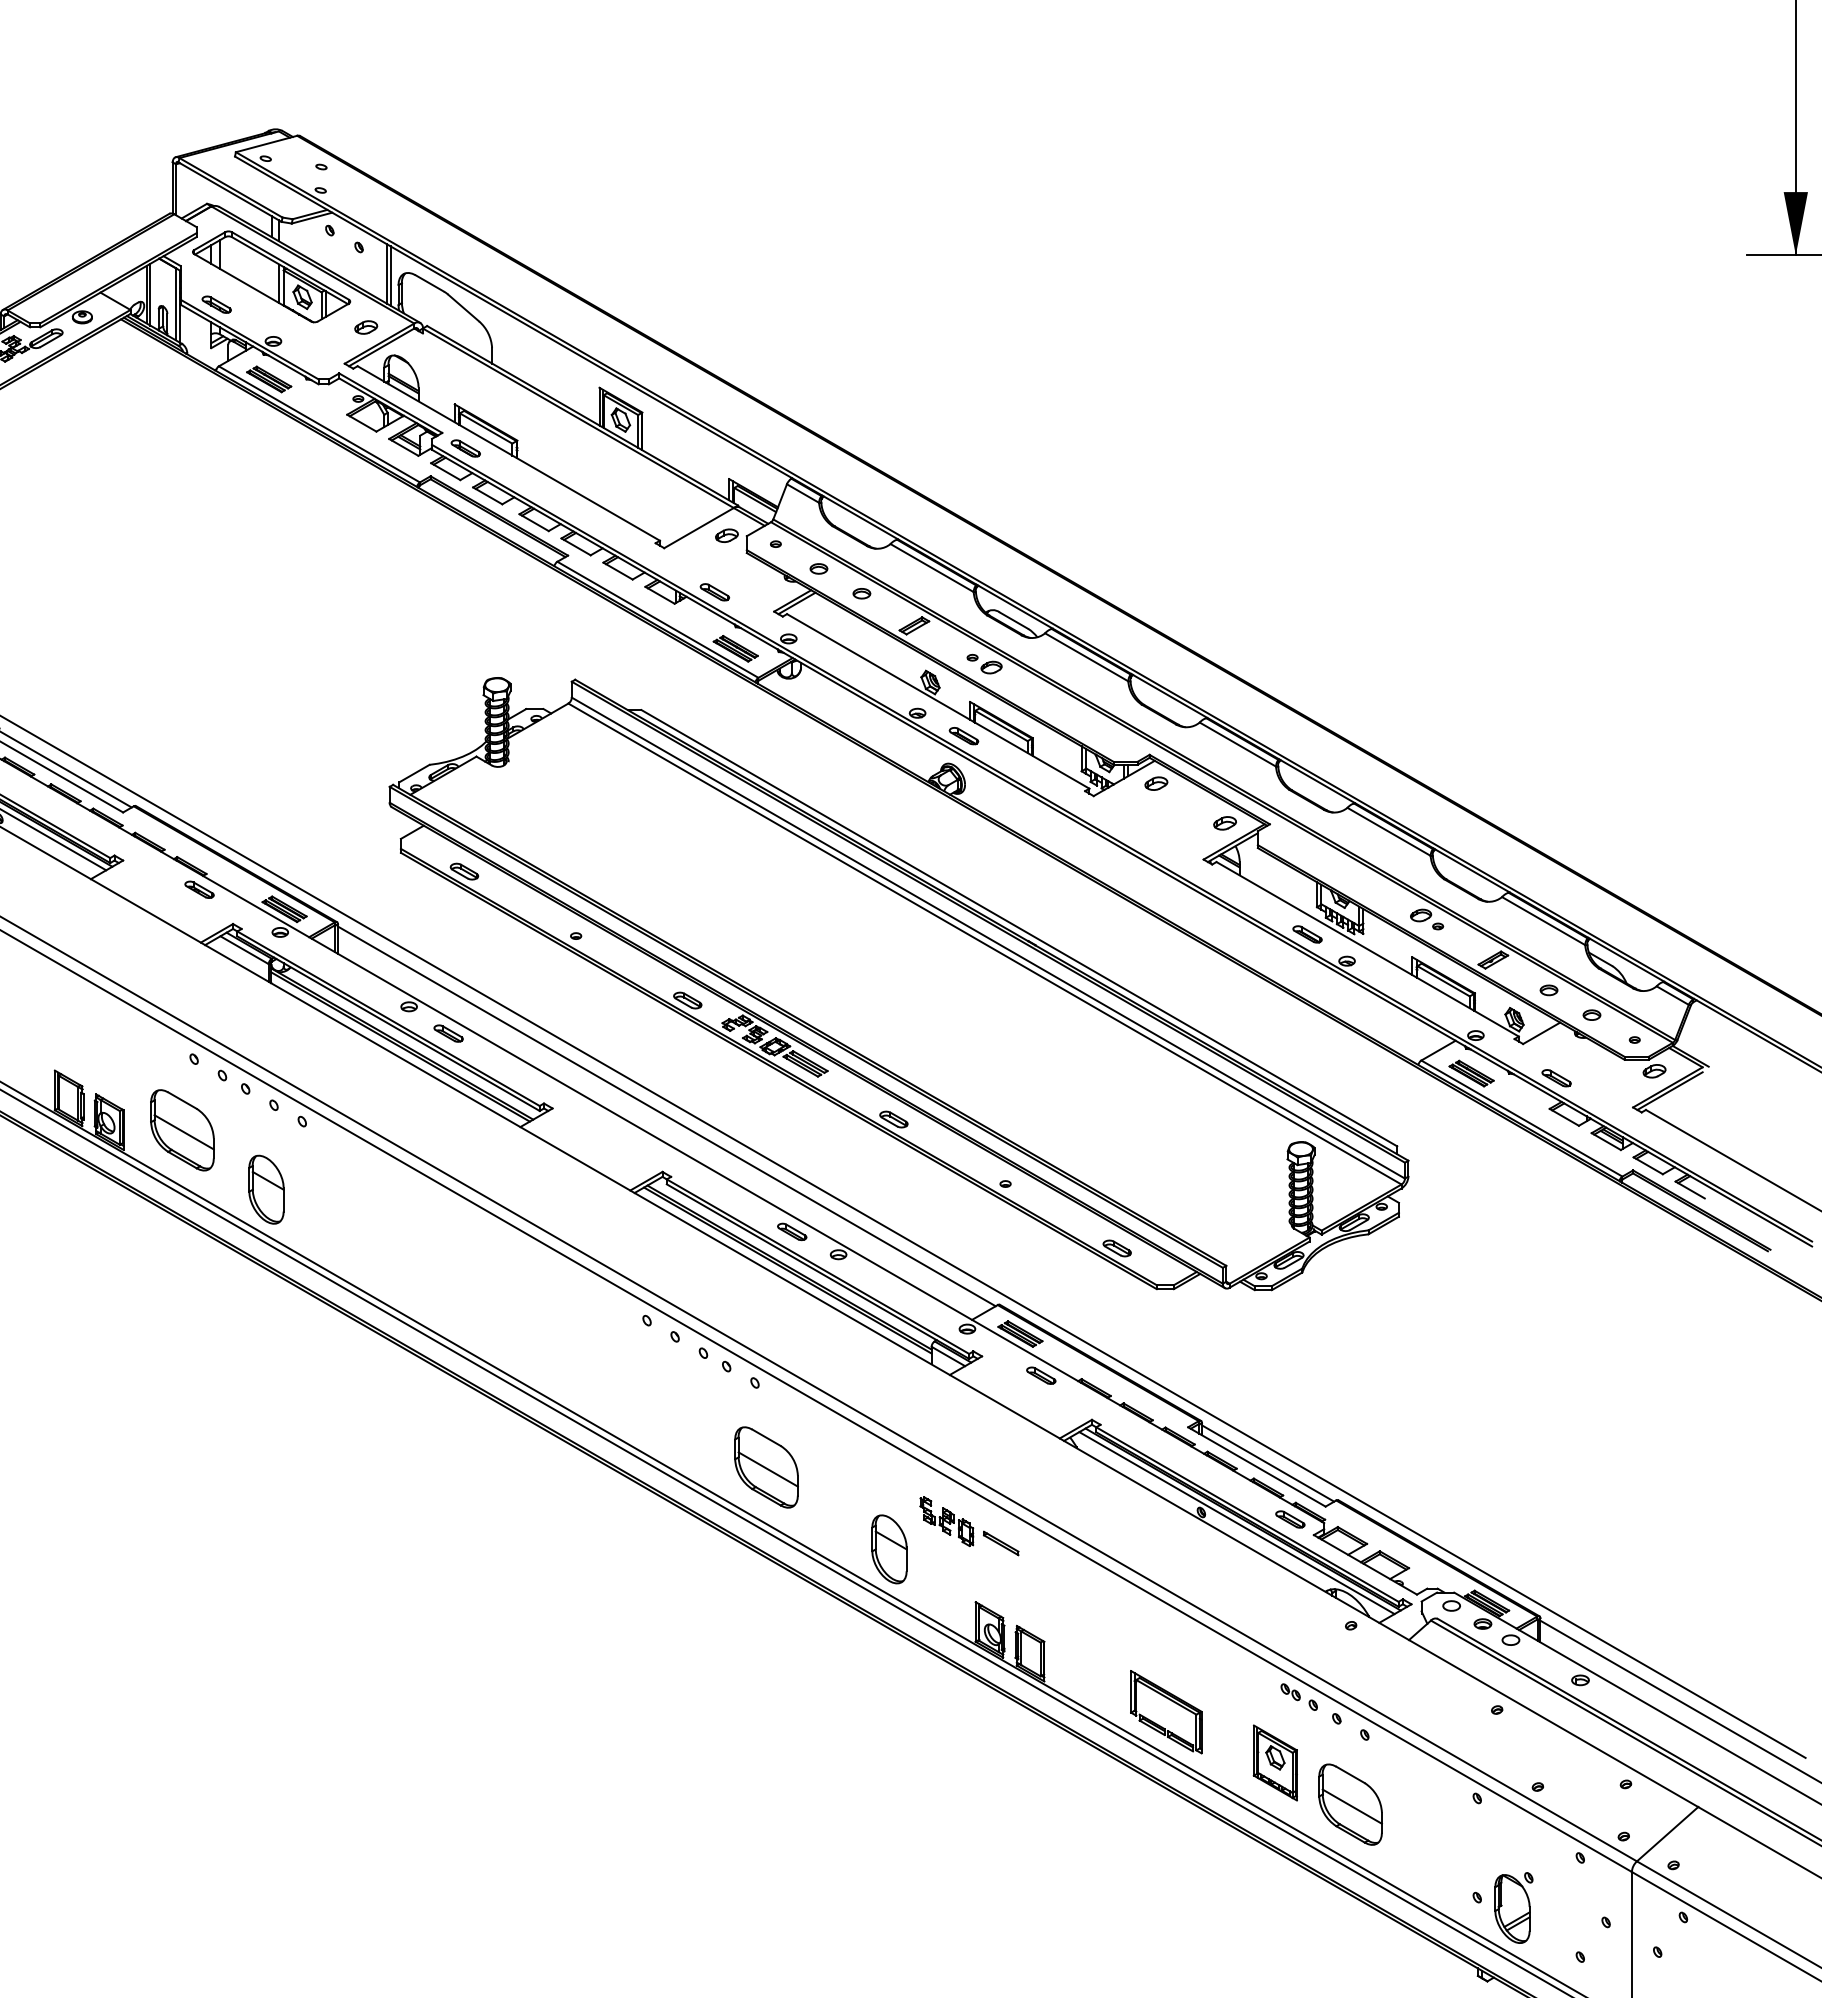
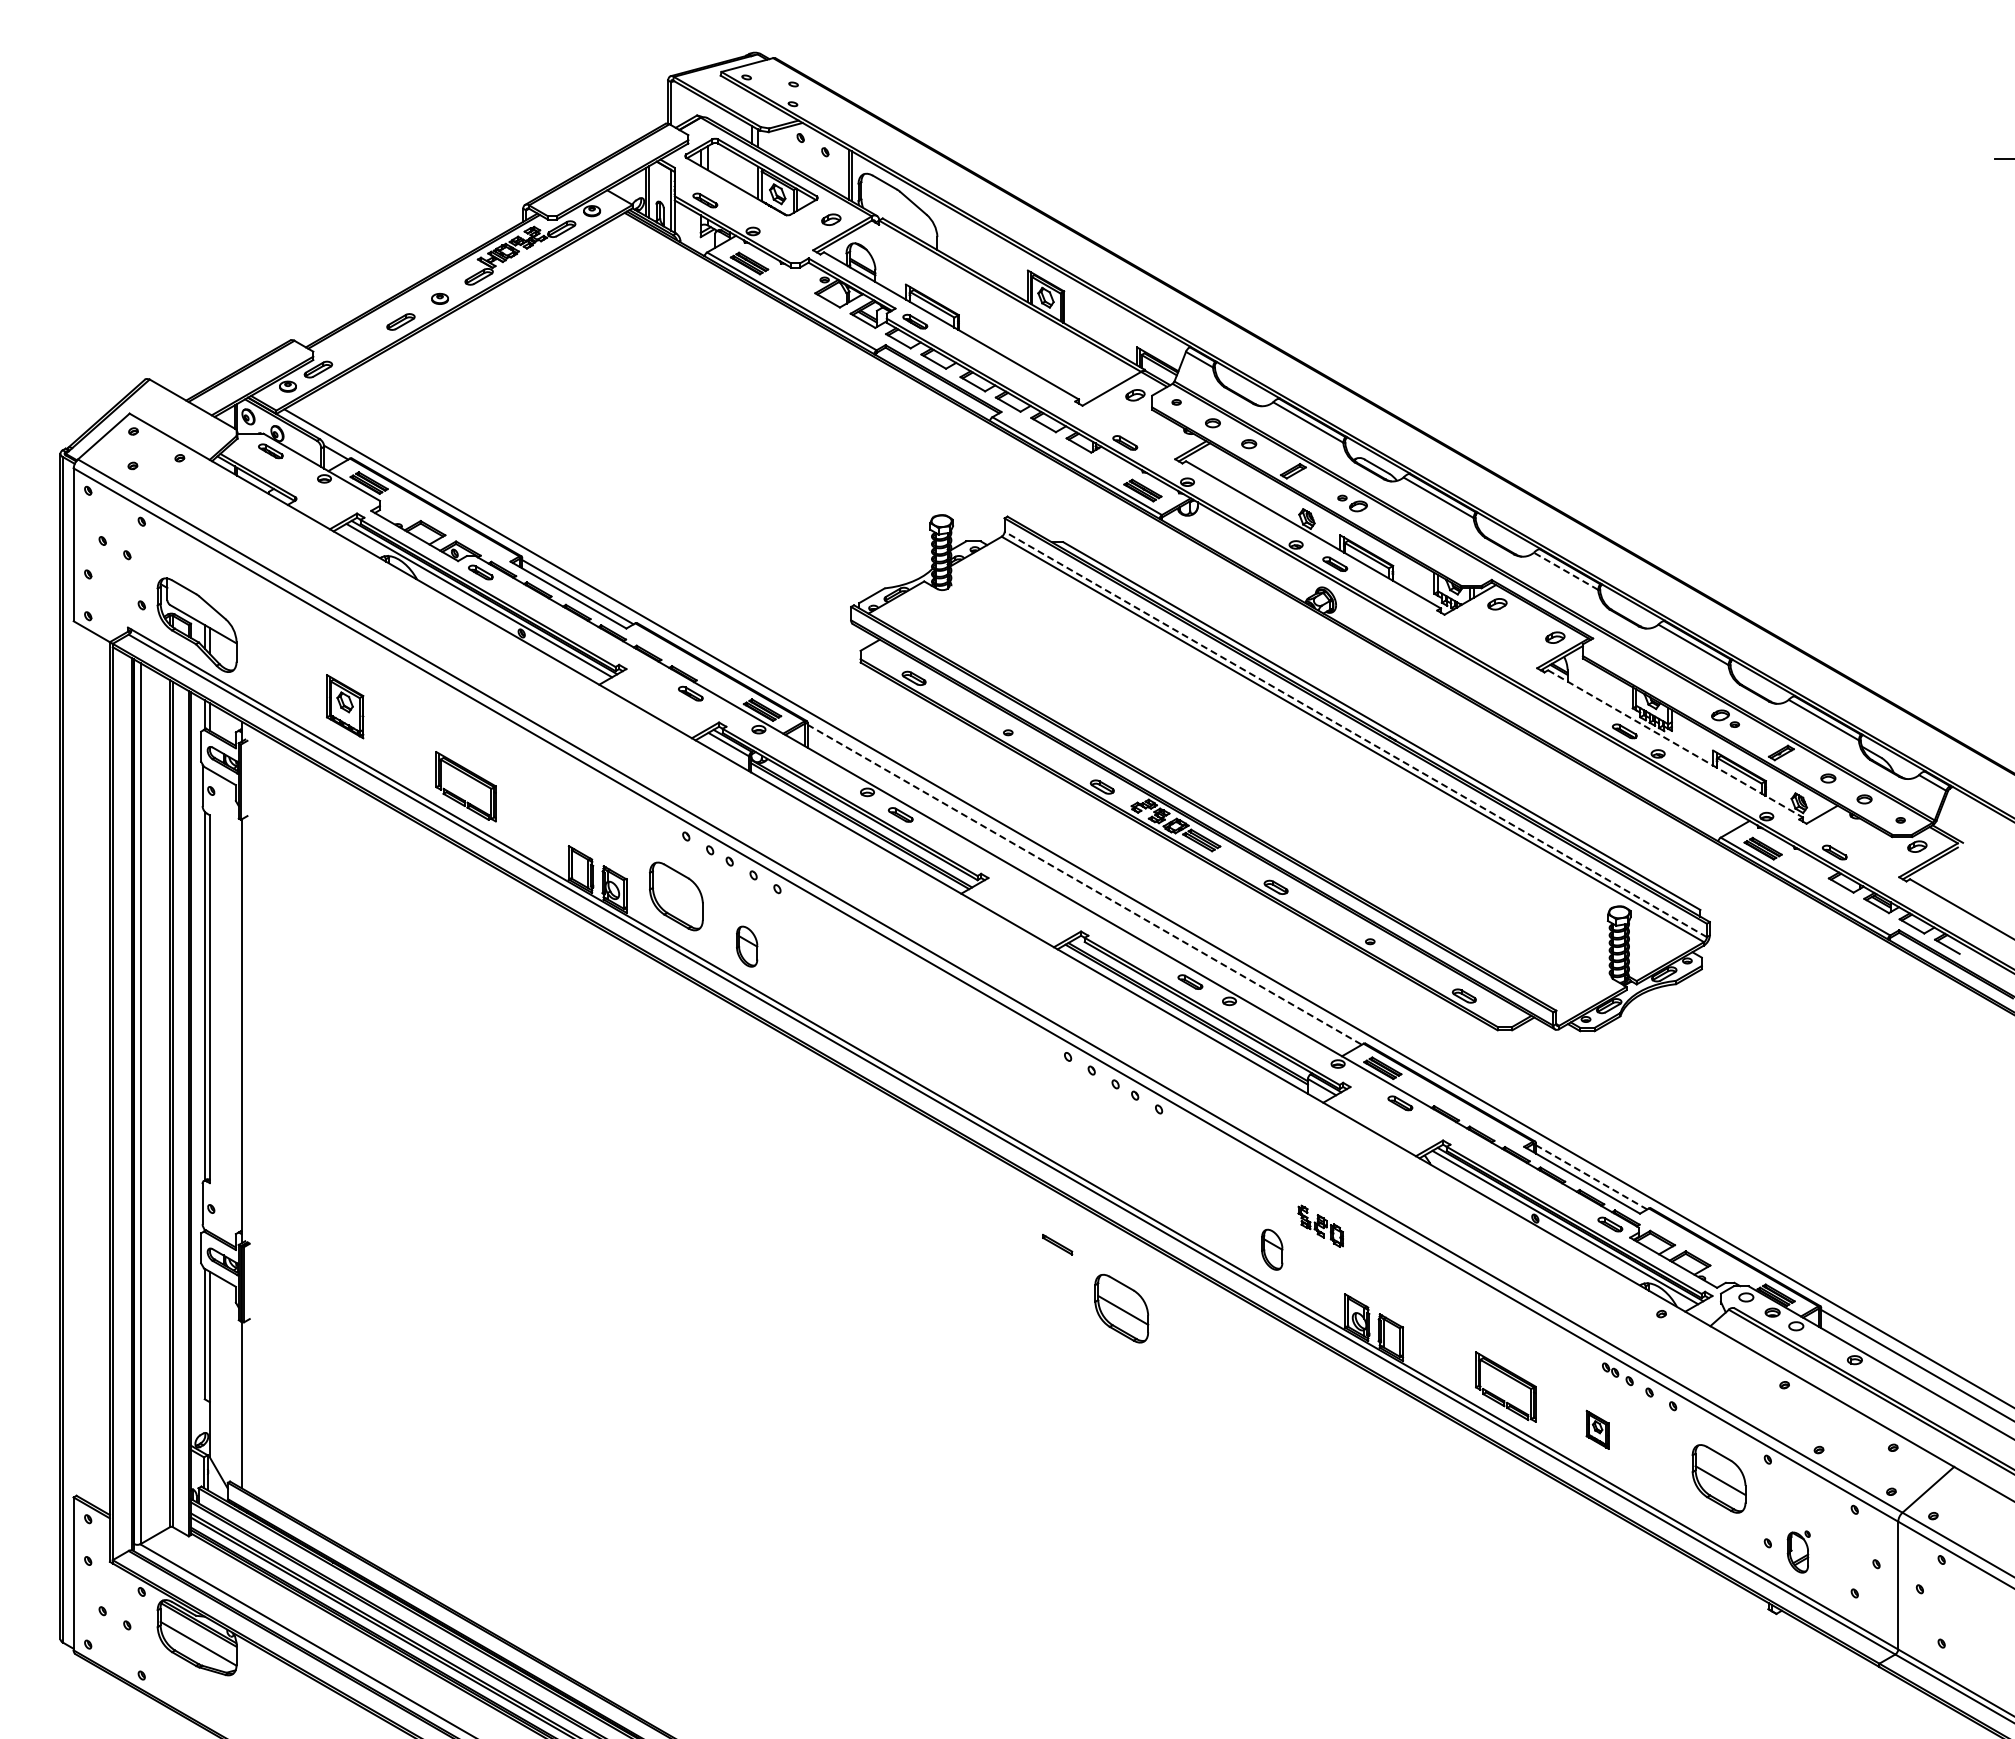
line: (1237, 744) -> (1565, 571), solid -> dashed
line: (988, 938) -> (1355, 734), solid -> dashed
line: (1367, 950) -> (1675, 744), solid -> dashed
line: (667, 1117) -> (1085, 885), solid -> dashed
line: (183, 1131) -> (677, 897), removed
part: (265, 1189) -> (746, 946), size x0.7
line: (1268, 1463) -> (1591, 1177), solid -> dashed
part: (766, 1467) -> (1121, 1308), moved
part: (1001, 1543) -> (1057, 1244), moved
part: (888, 1549) -> (1271, 1249), size x0.7
part: (1275, 1762) -> (1597, 1429), size x0.6
part: (1349, 1804) -> (1718, 1478), moved
part: (1513, 1907) -> (1798, 1551), size x0.7

